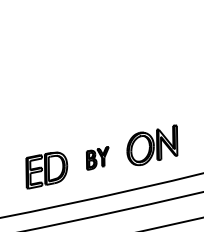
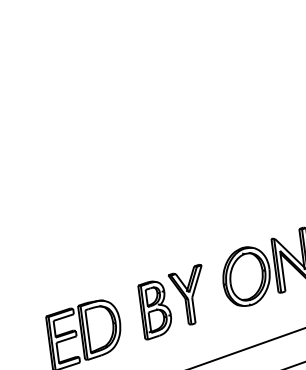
part: (97, 158) -> (172, 302), size x1.67

